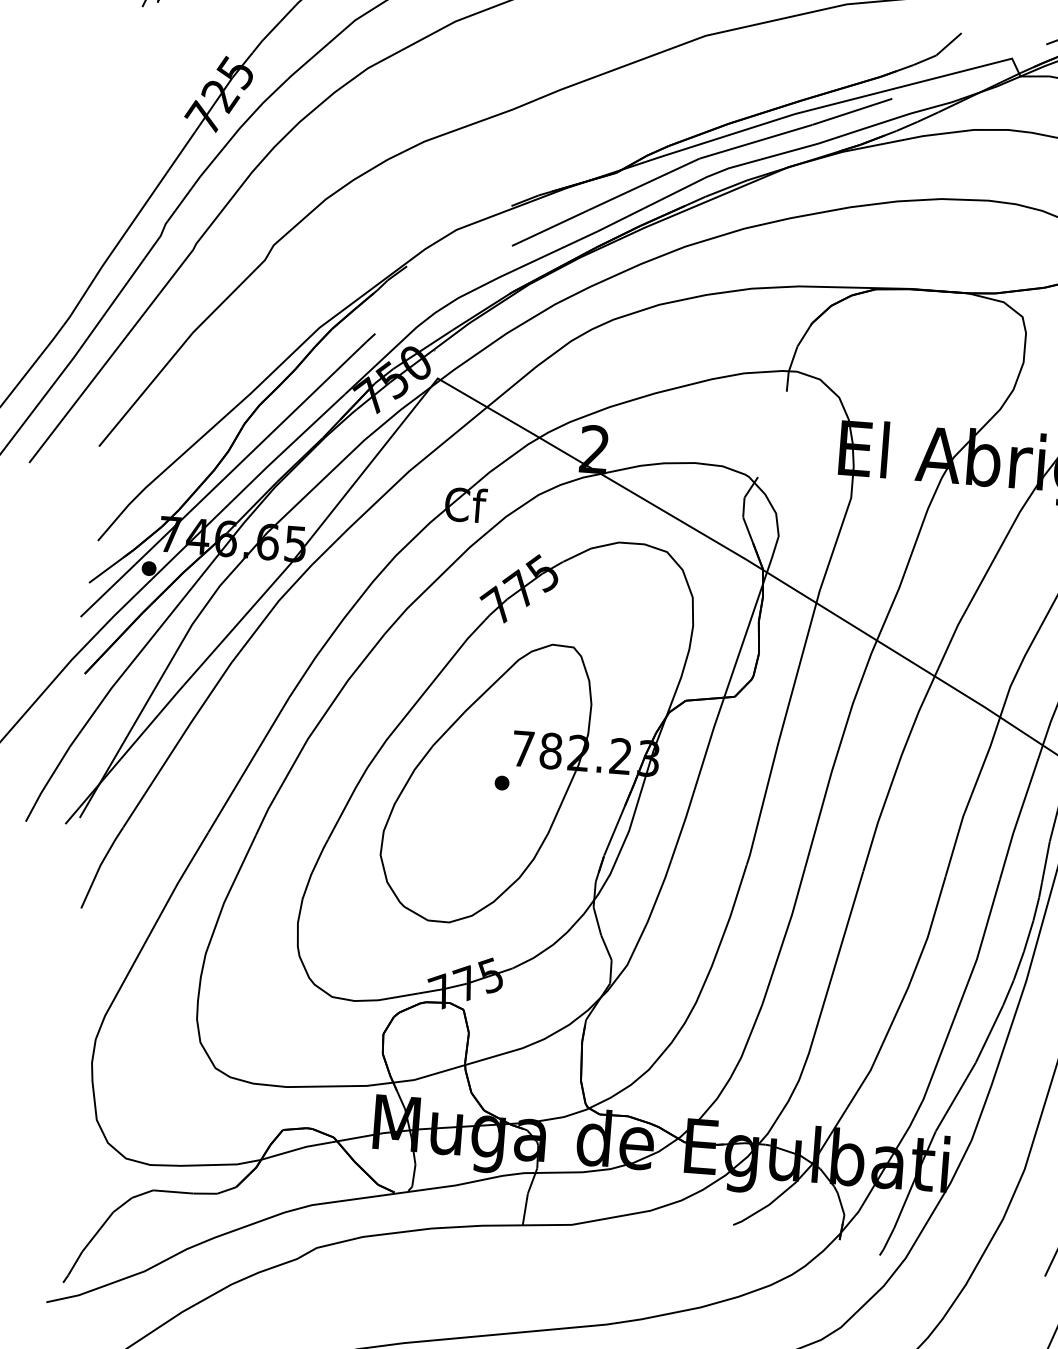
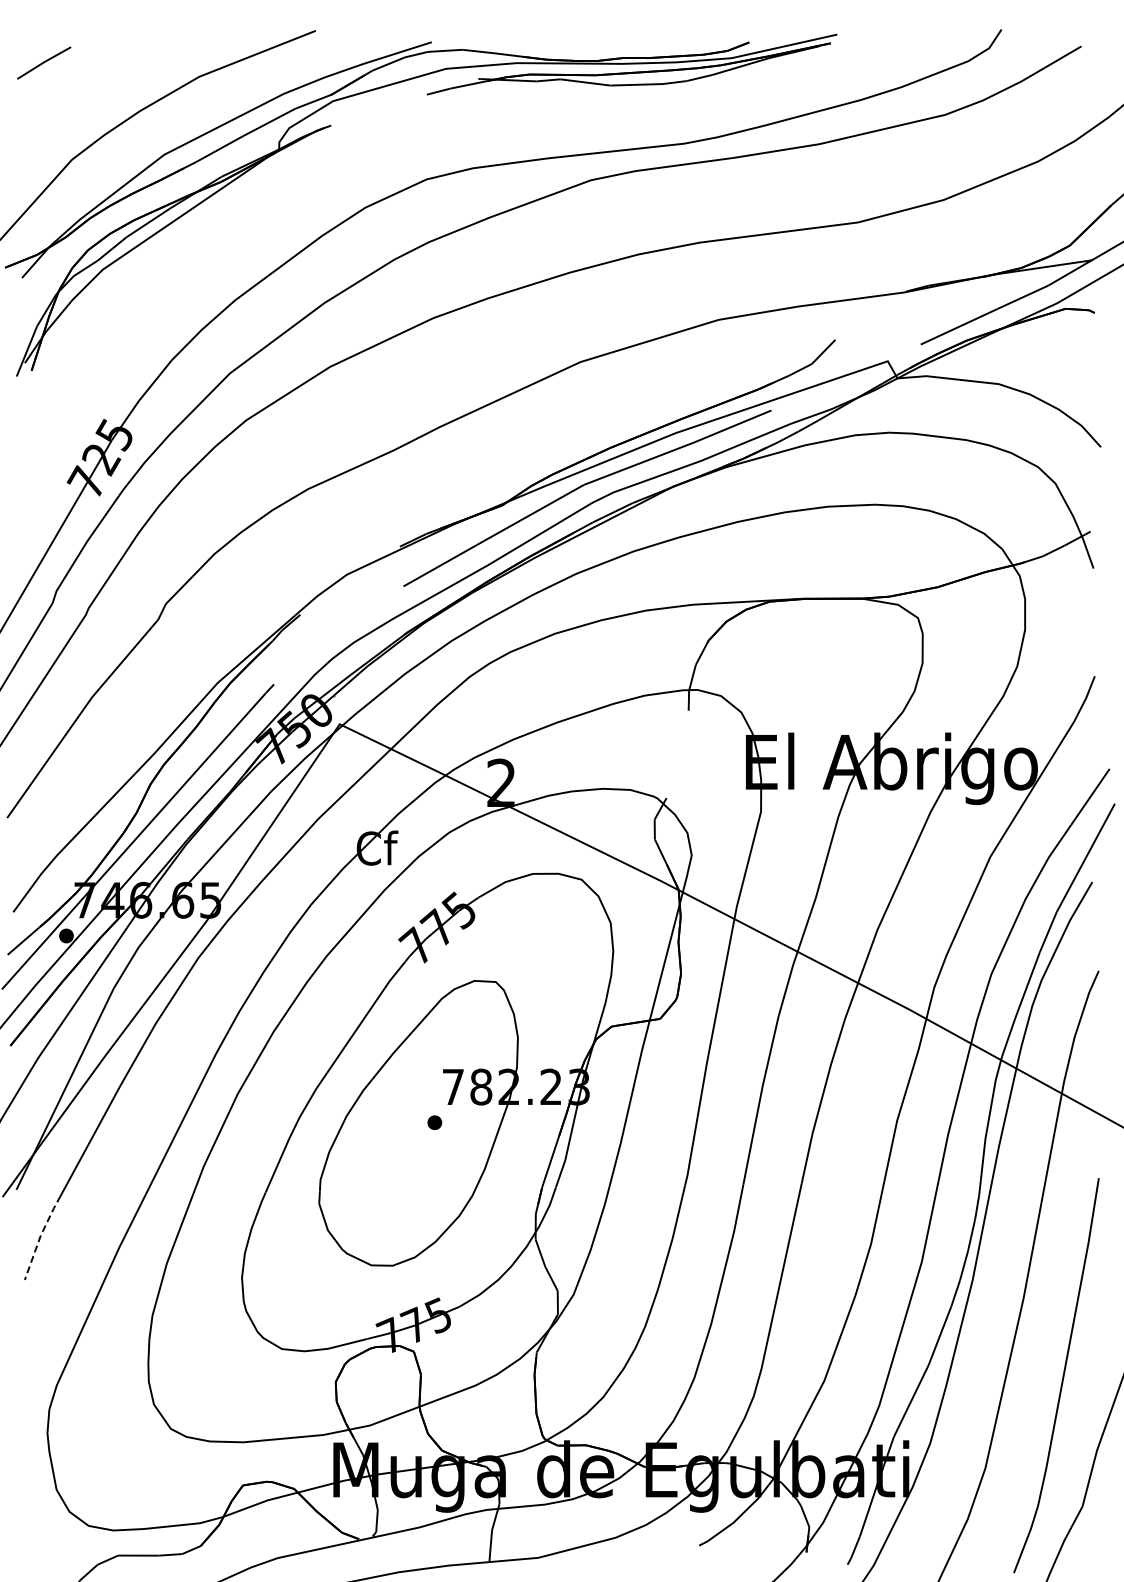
line: (100, 866) -> (40, 1236), solid -> dashed

